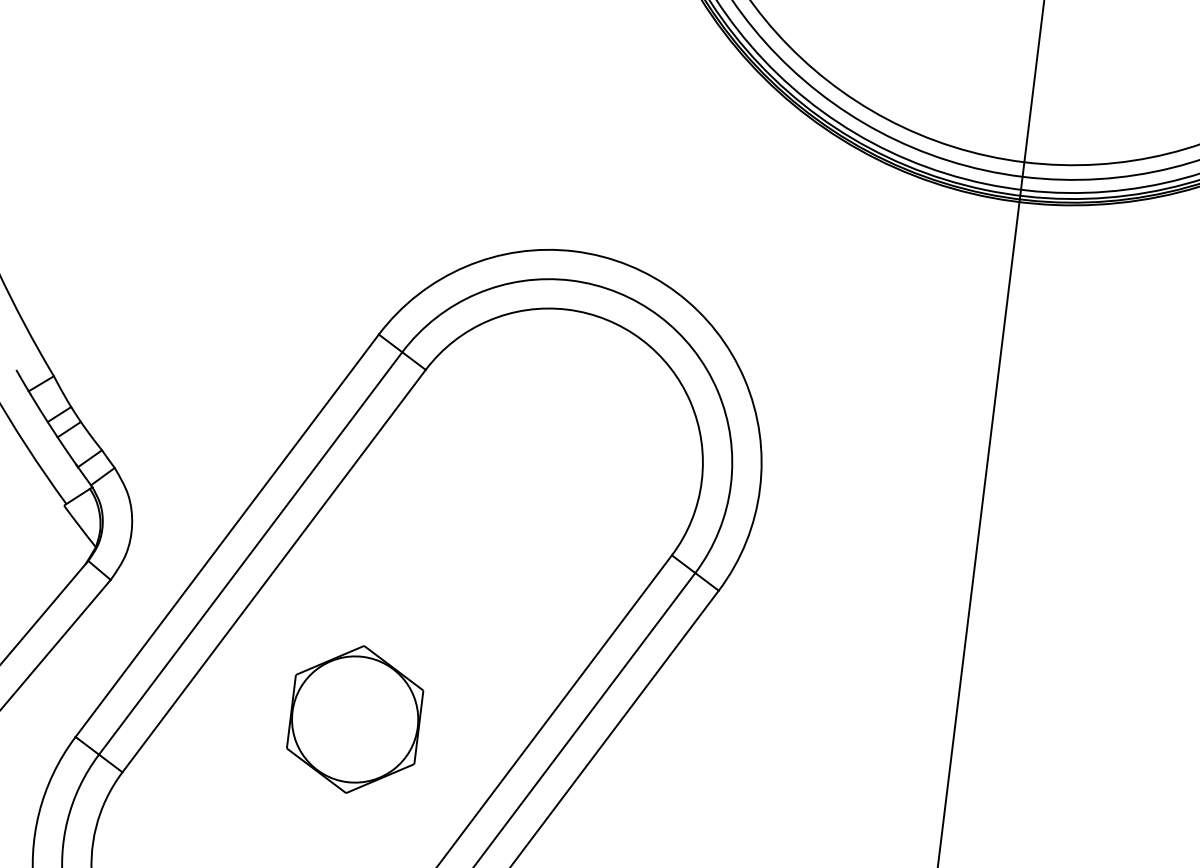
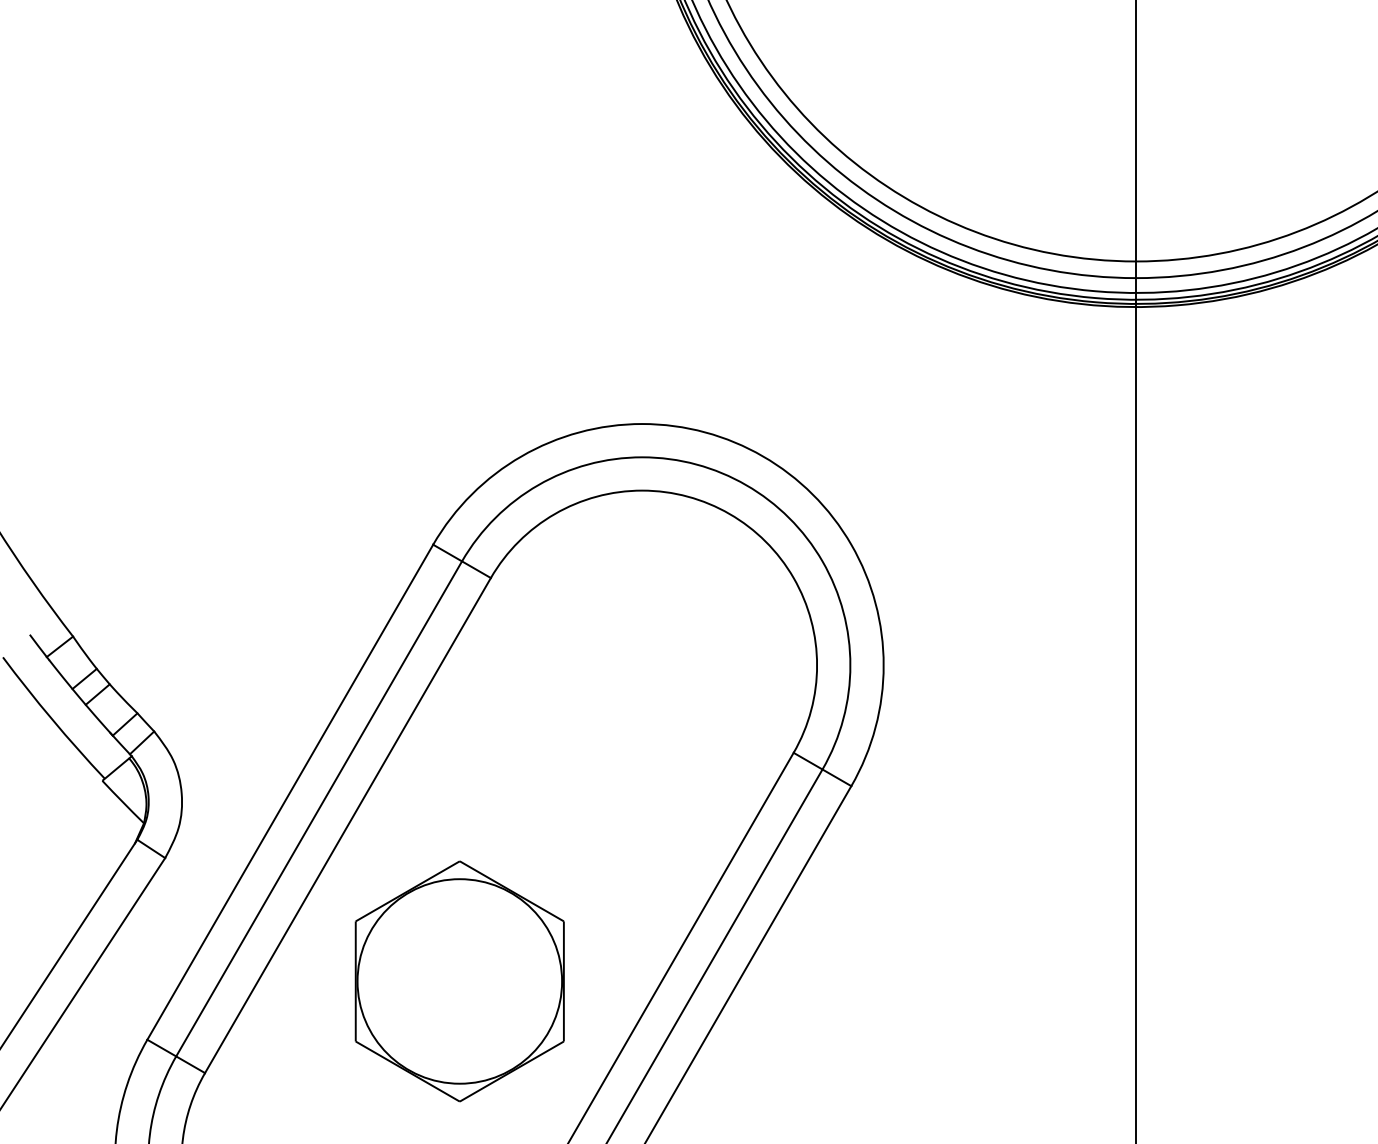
part: (354, 719) -> (459, 981), size x1.43

